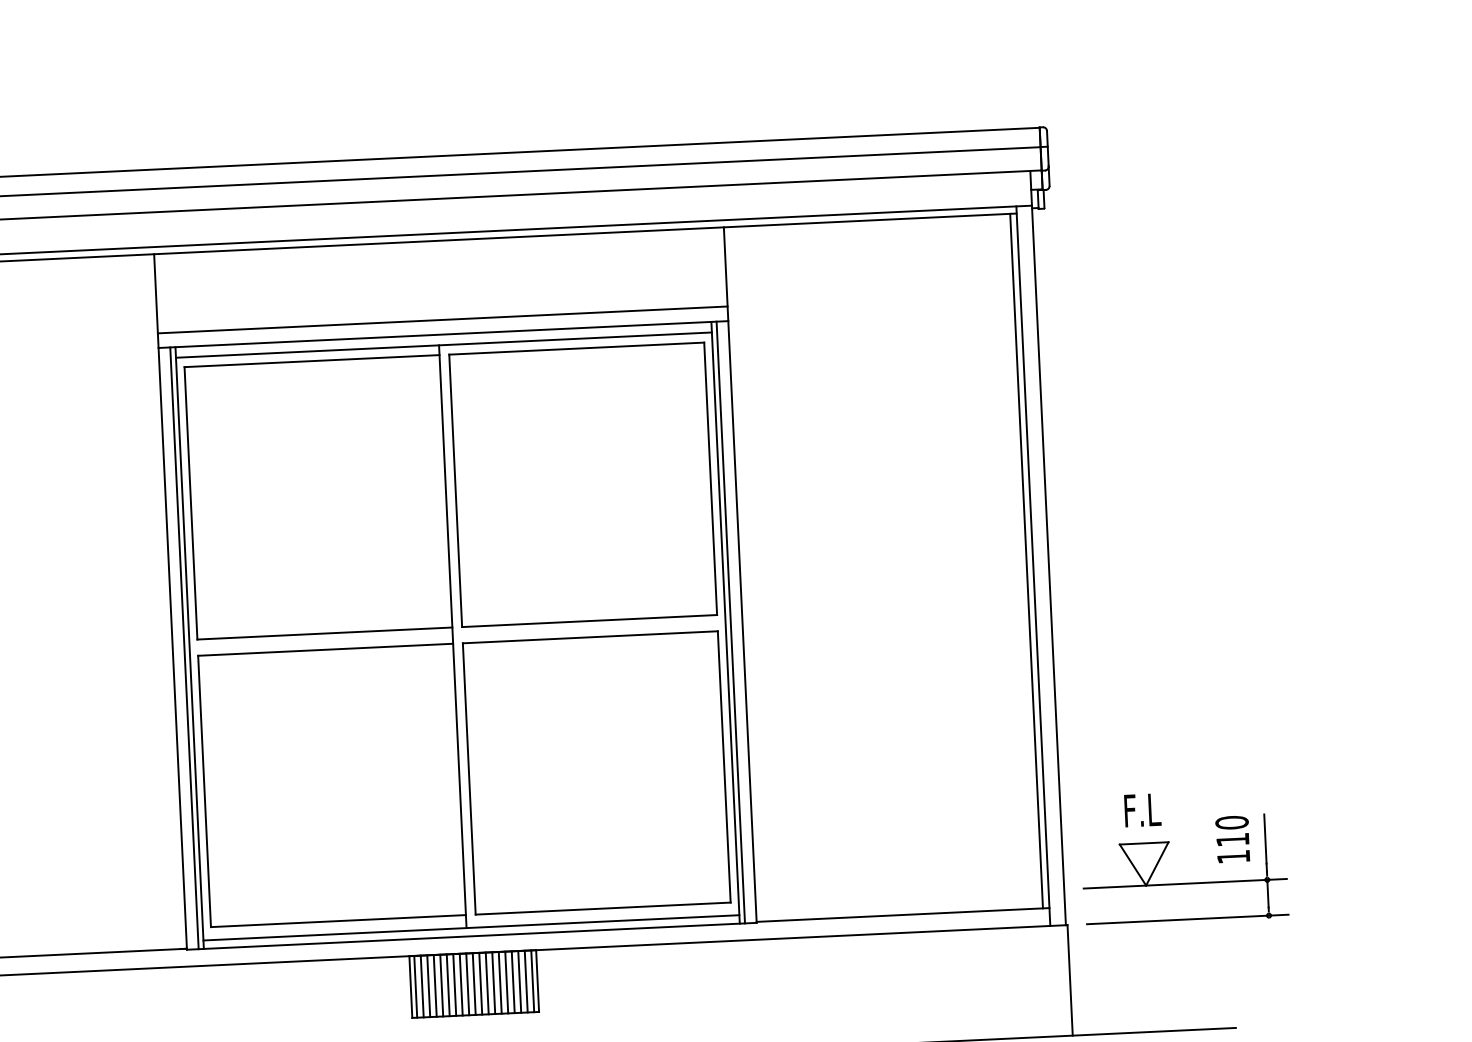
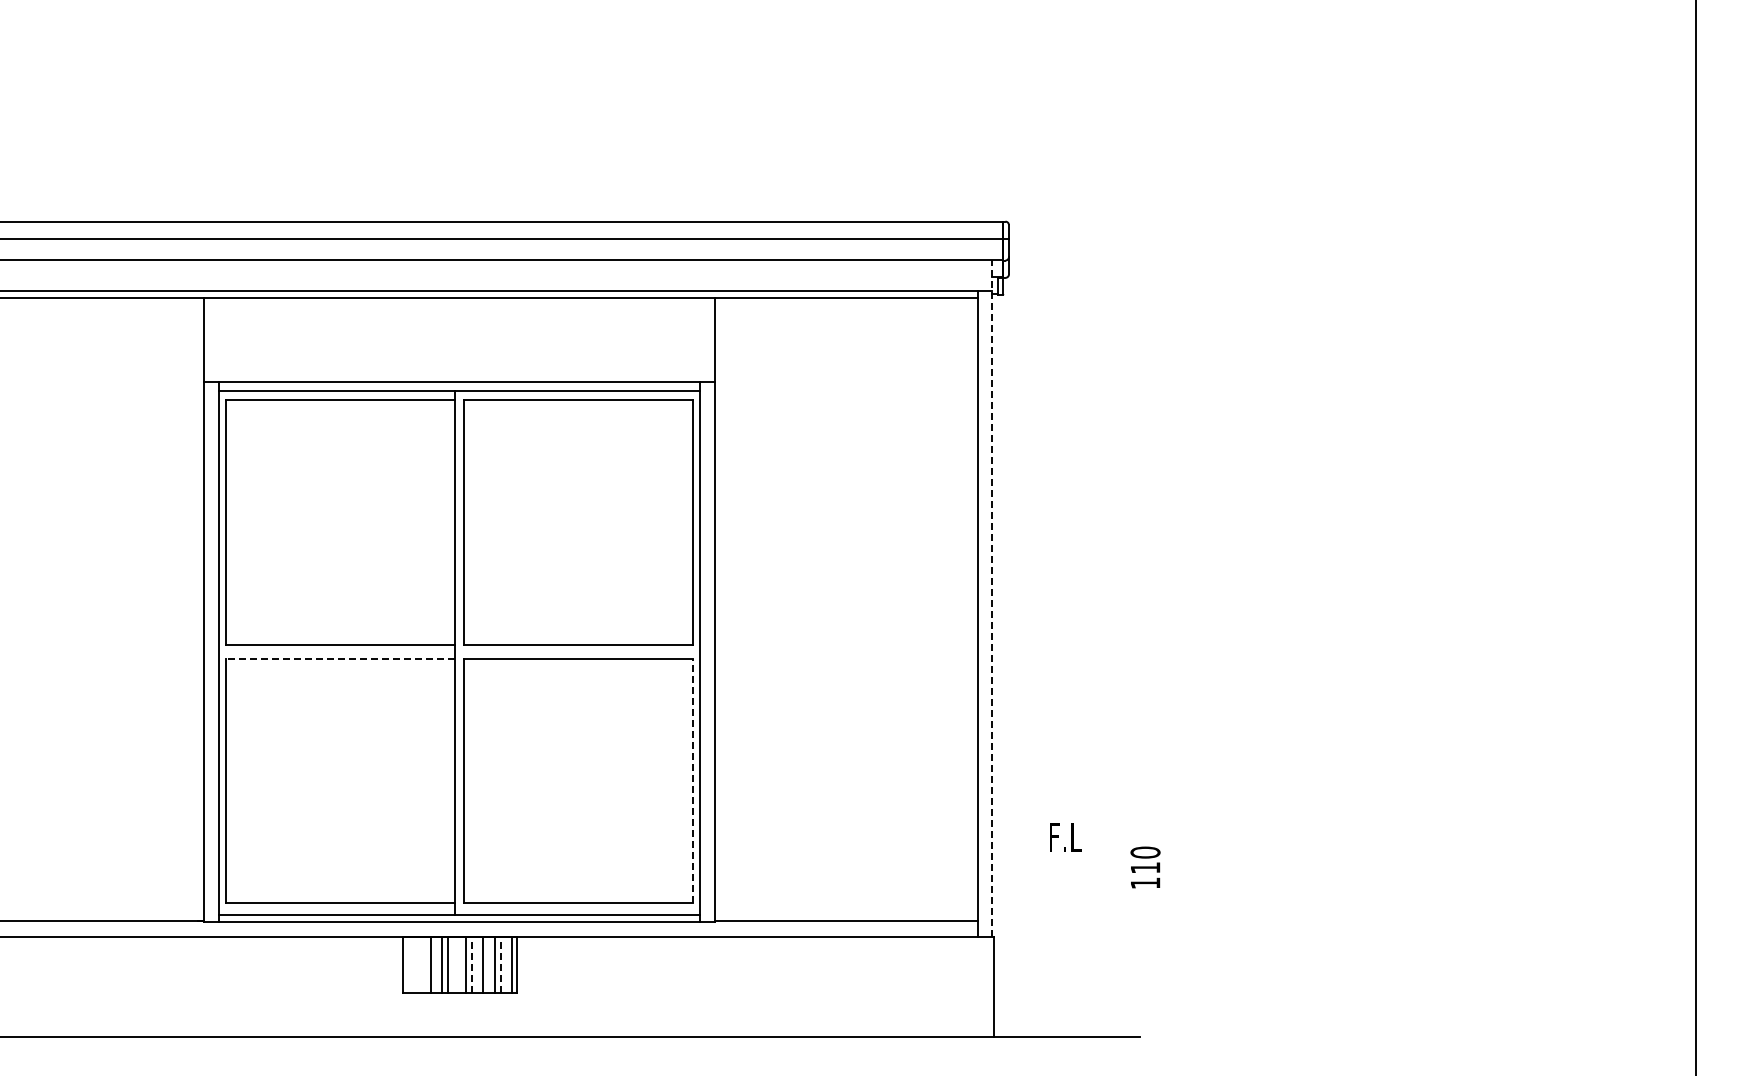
line: (442, 319) -> (459, 368), removed
line: (1048, 547) -> (992, 598), solid -> dashed
line: (1026, 561) -> (972, 609), removed
line: (730, 621) -> (704, 651), removed
line: (184, 647) -> (214, 651), removed
line: (325, 649) -> (340, 659), solid -> dashed
line: (723, 767) -> (692, 781), solid -> dashed
part: (1184, 882) -> (1100, 904), removed
line: (526, 980) -> (506, 964), removed
line: (507, 981) -> (489, 964), removed
line: (493, 982) -> (477, 964), removed
line: (519, 982) -> (500, 965), solid -> dashed
line: (468, 983) -> (454, 964), removed
line: (473, 983) -> (459, 964), removed
line: (487, 983) -> (471, 965), solid -> dashed
line: (448, 984) -> (436, 964), removed
line: (422, 985) -> (413, 964), removed
line: (429, 985) -> (419, 964), removed
line: (434, 985) -> (424, 964), removed
line: (415, 986) -> (407, 964), removed

